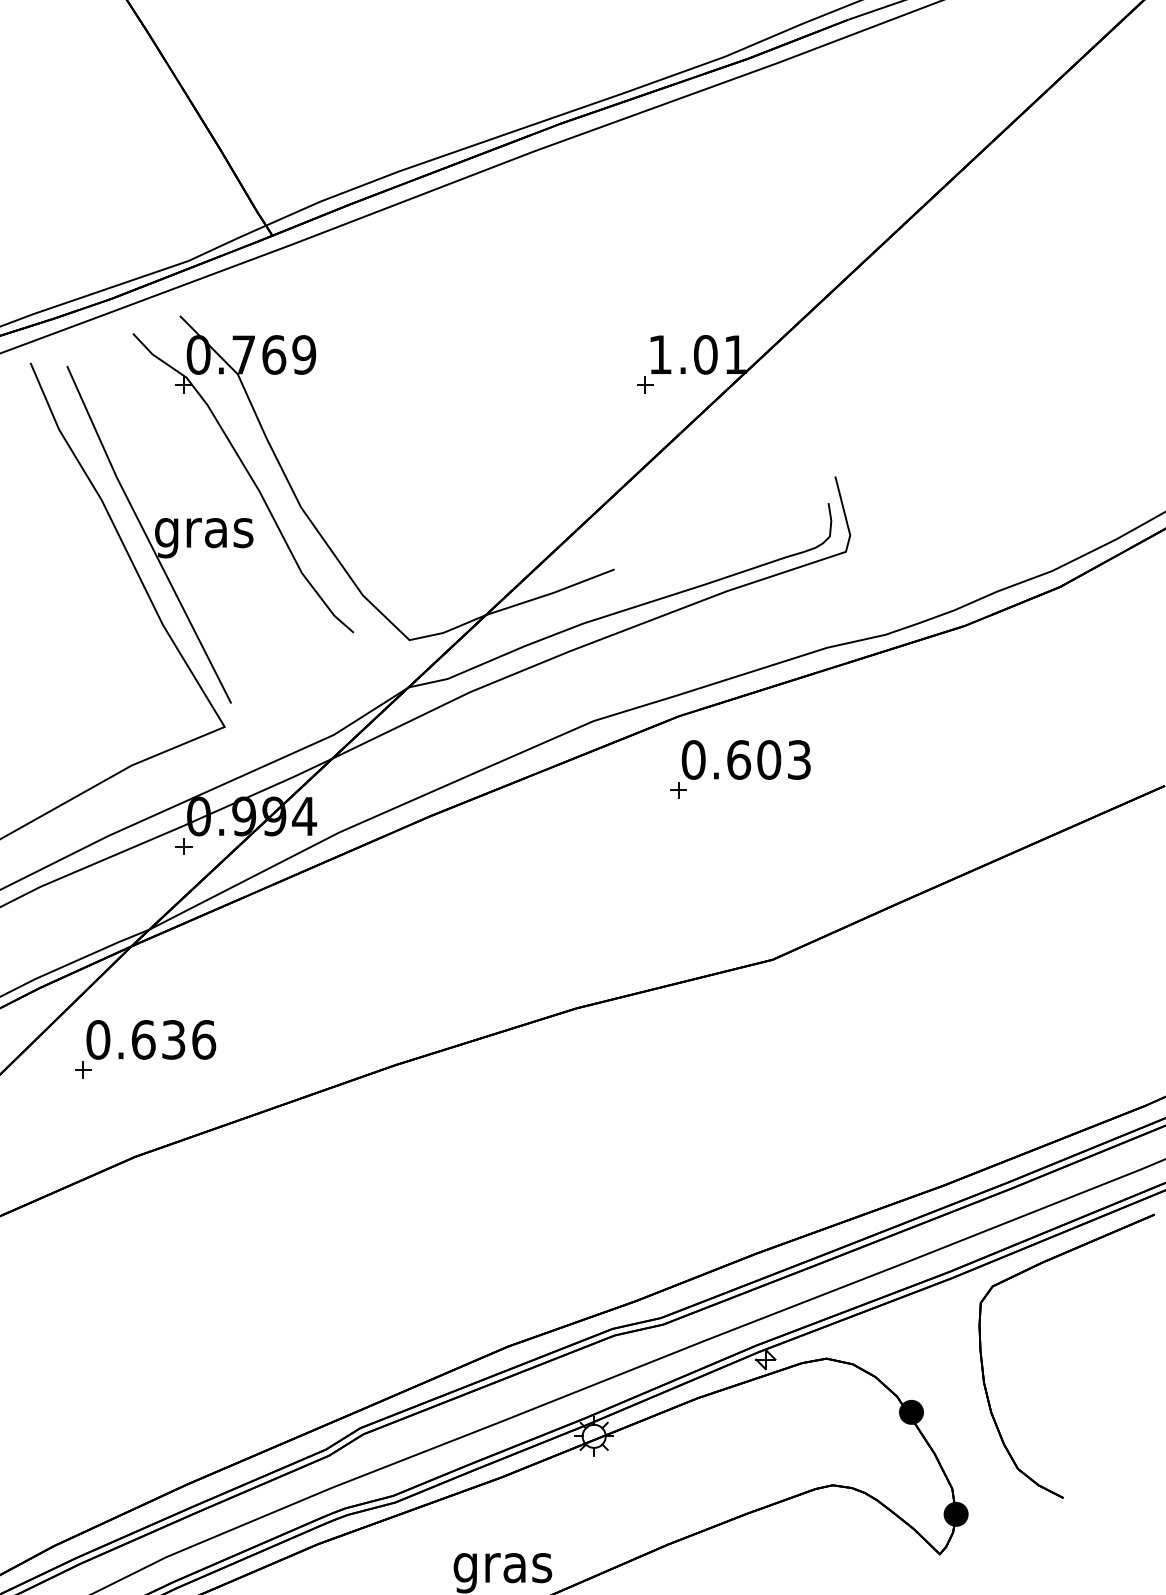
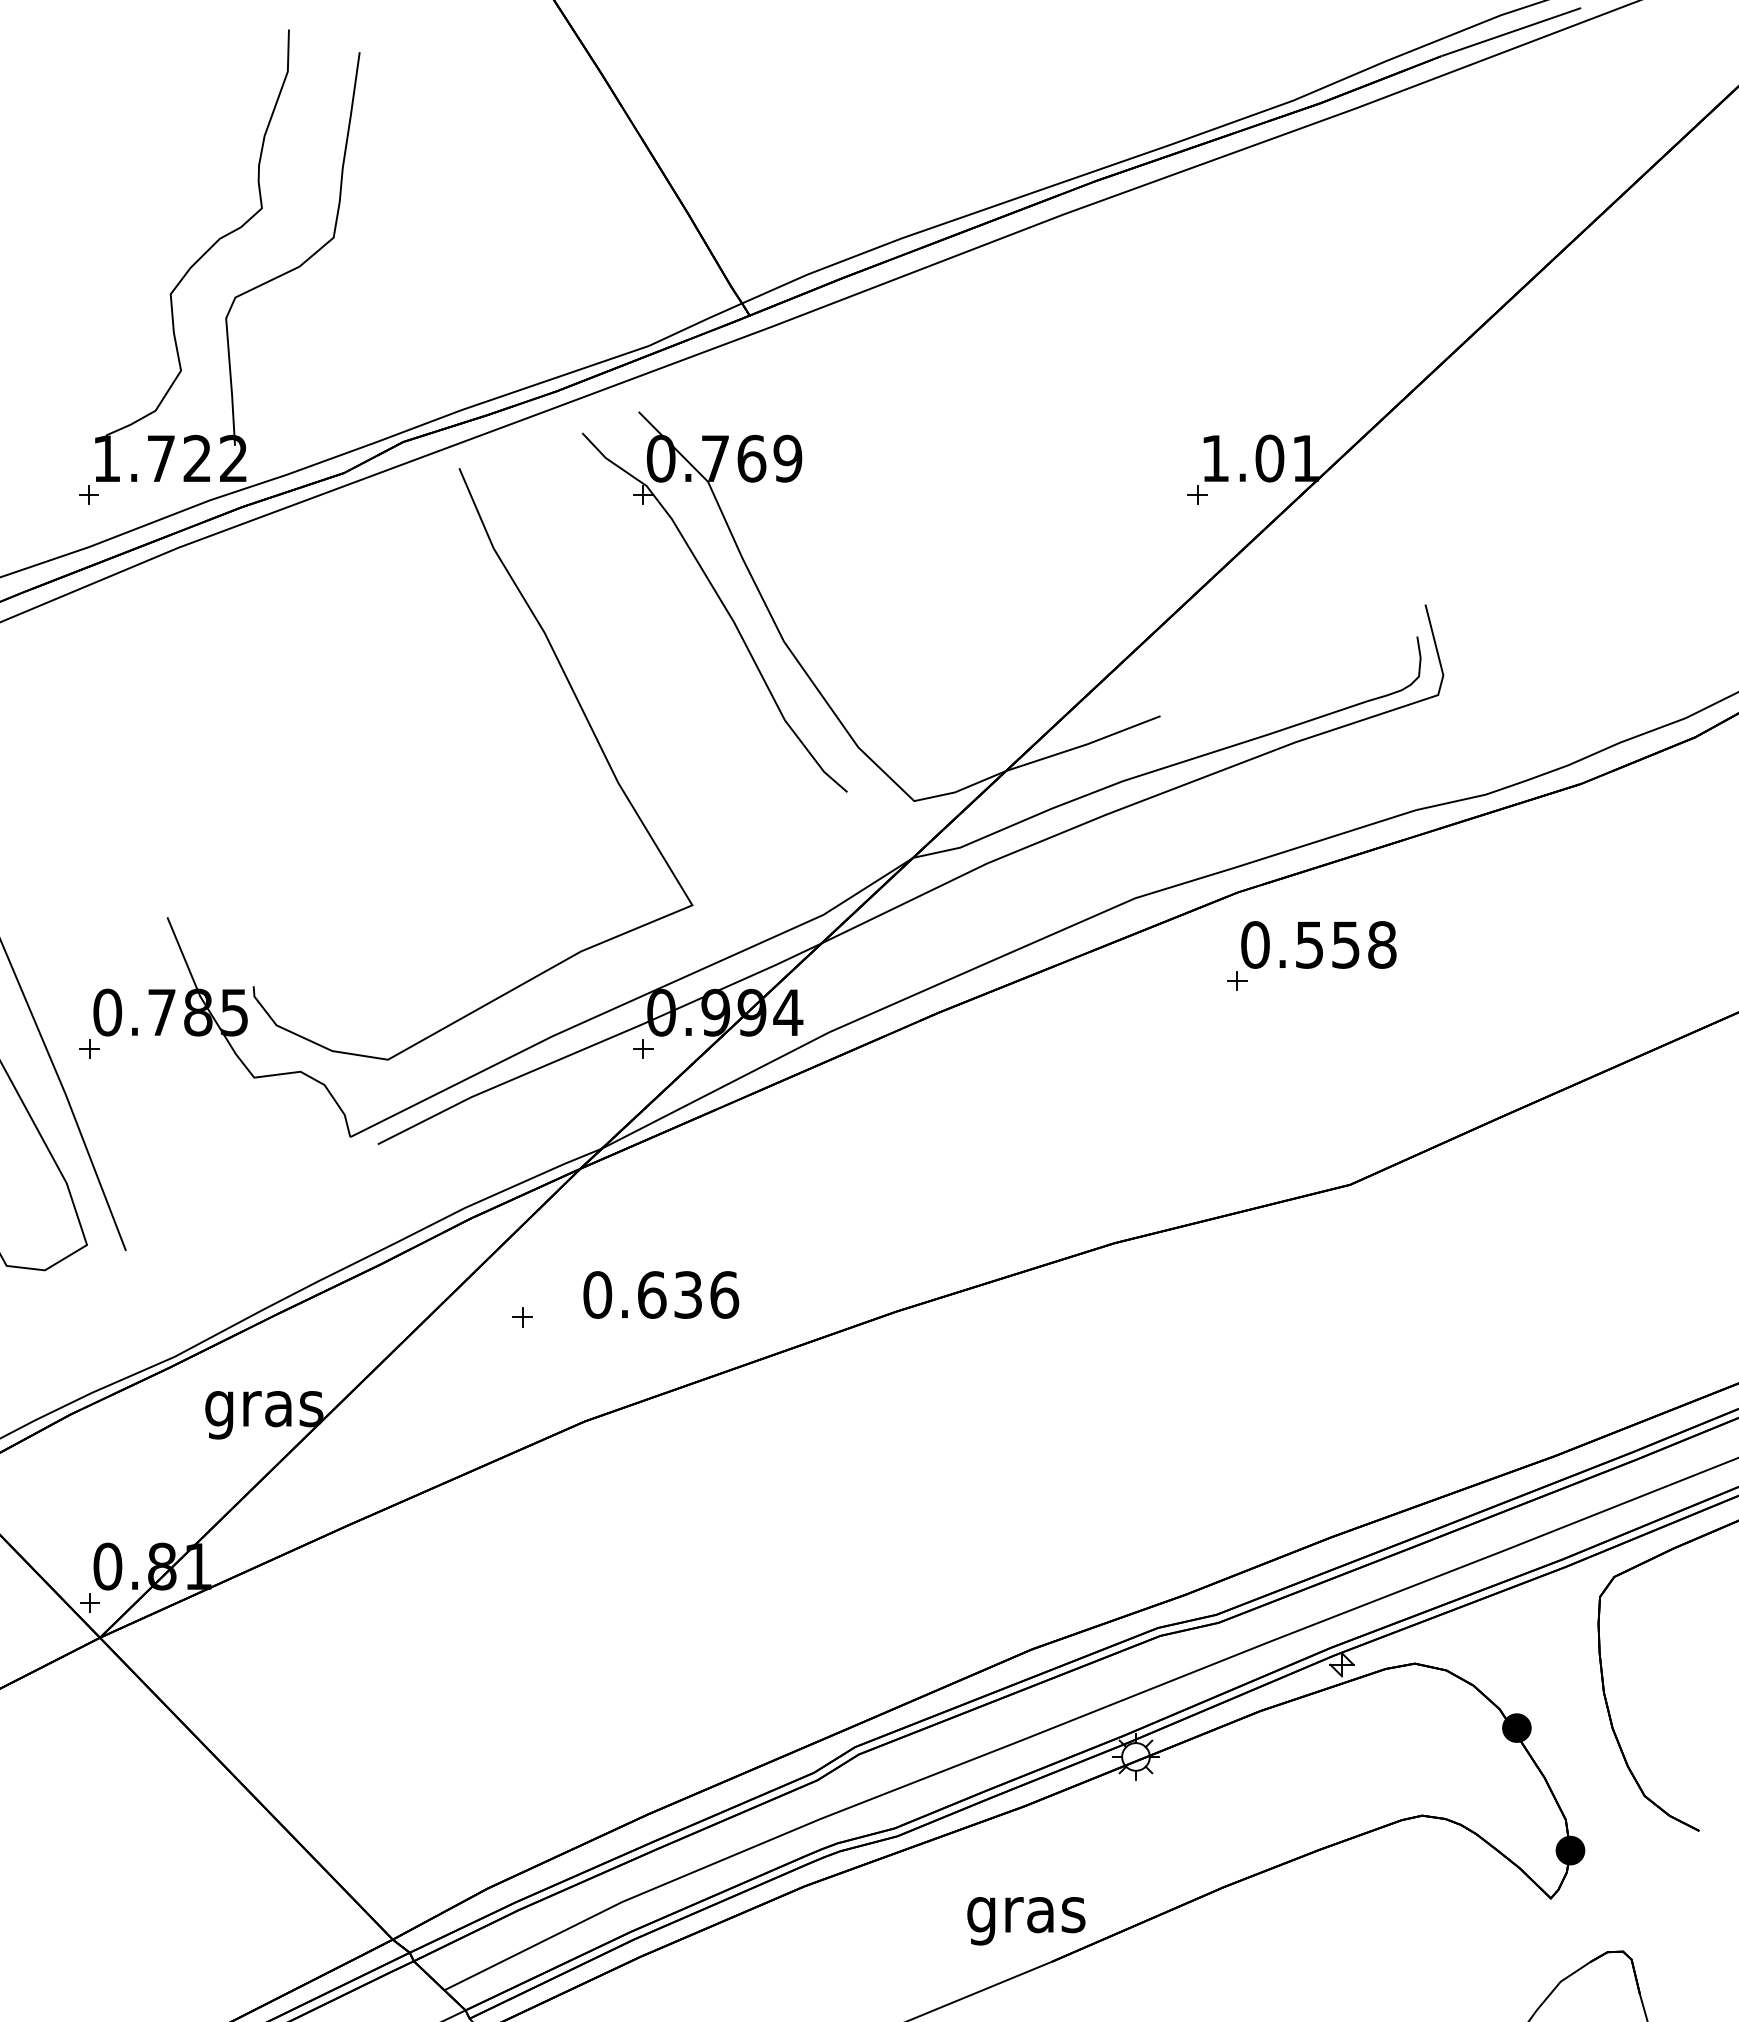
part: (159, 534) -> (614, 674), removed
text: (768, 759) -> (1345, 944), 0.603 -> 0.558
text: (151, 1039) -> (661, 1294), moved

